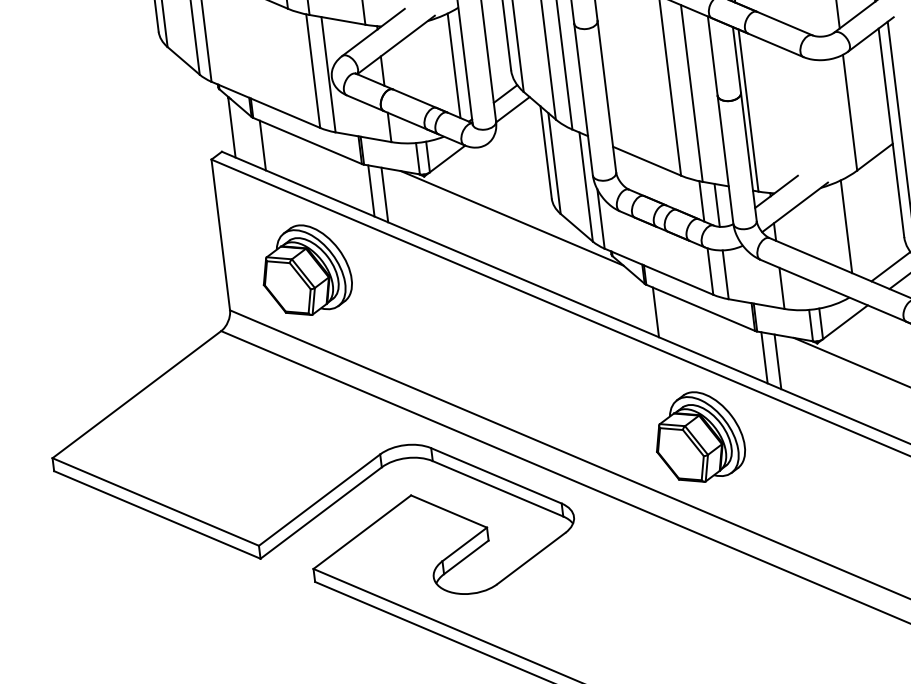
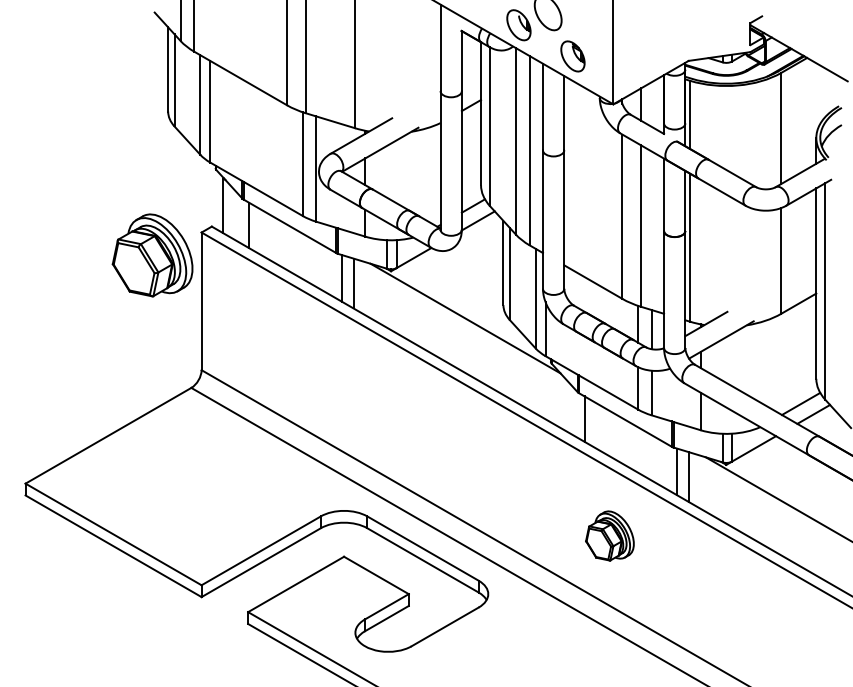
line: (454, 65) -> (430, 174), removed
line: (846, 226) -> (765, 362), removed
part: (306, 270) -> (152, 255), moved
part: (698, 436) -> (609, 535), size x0.6

